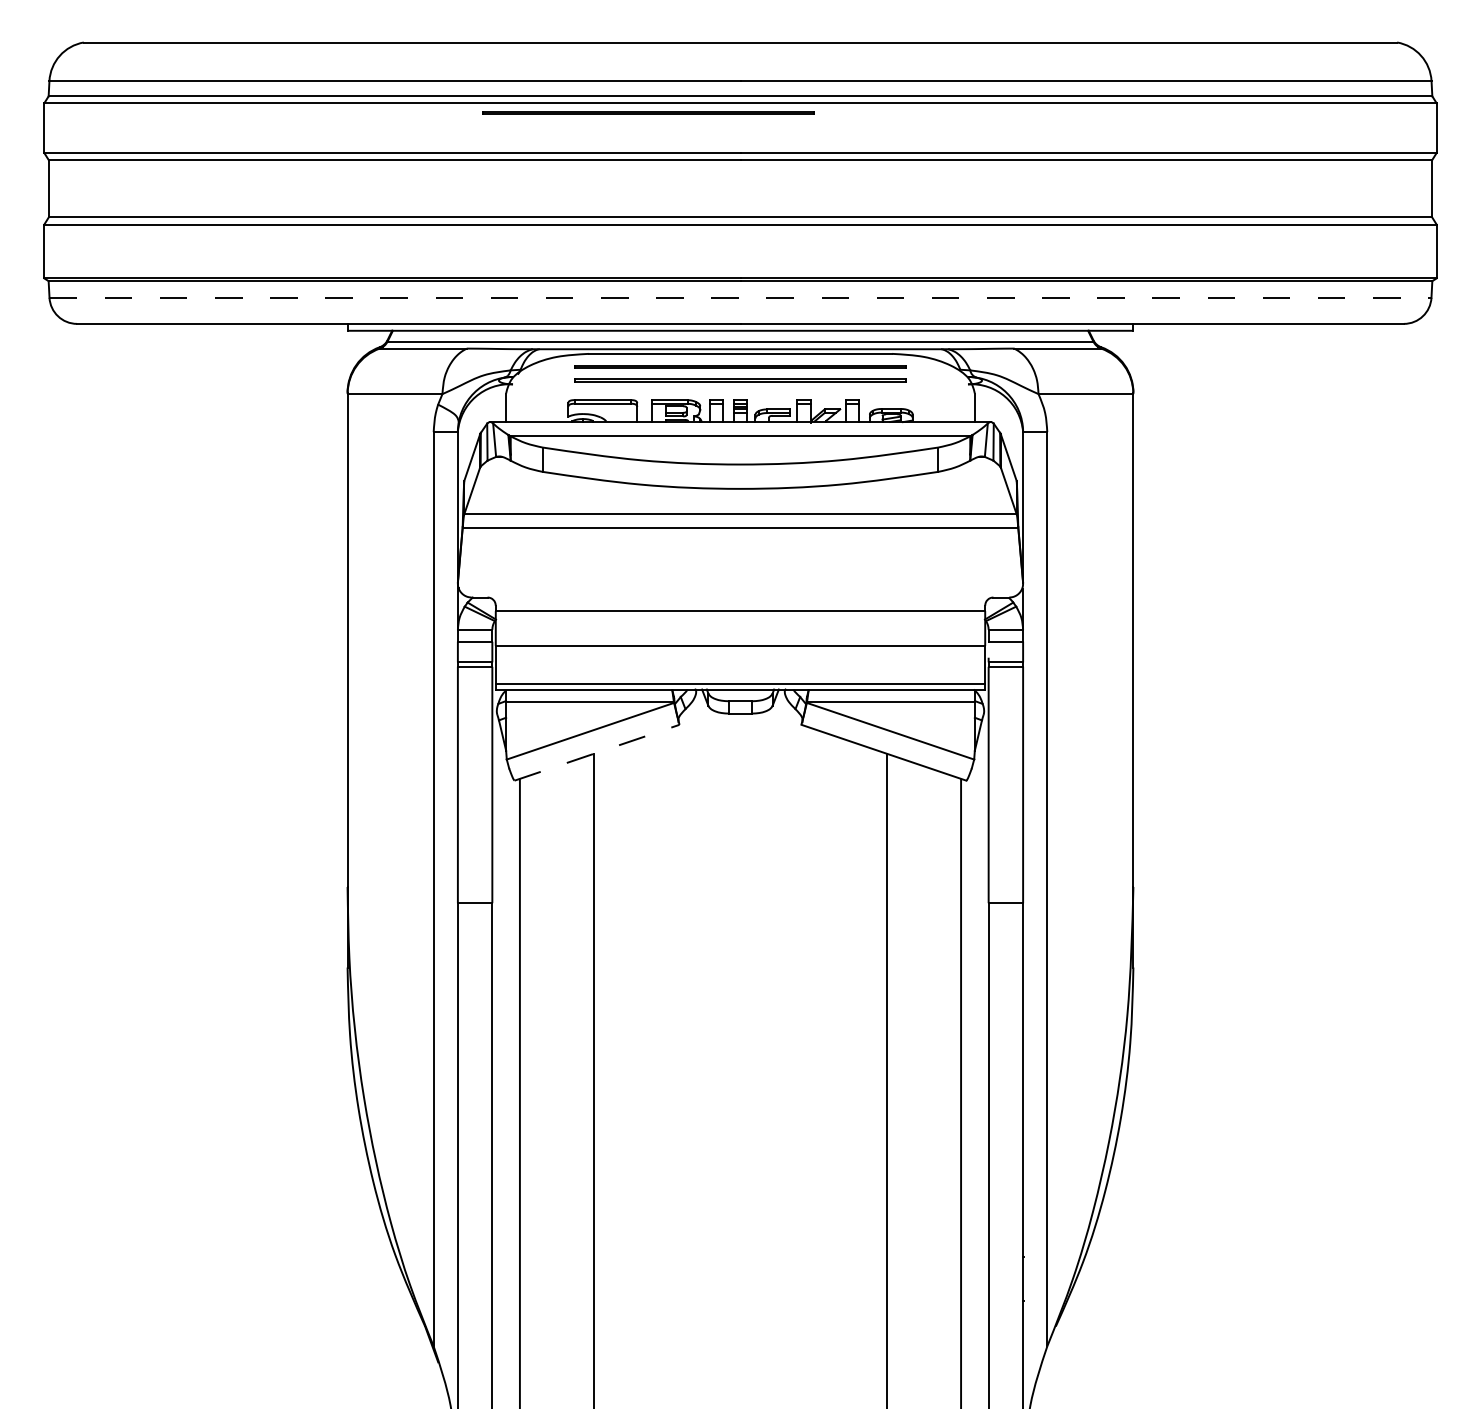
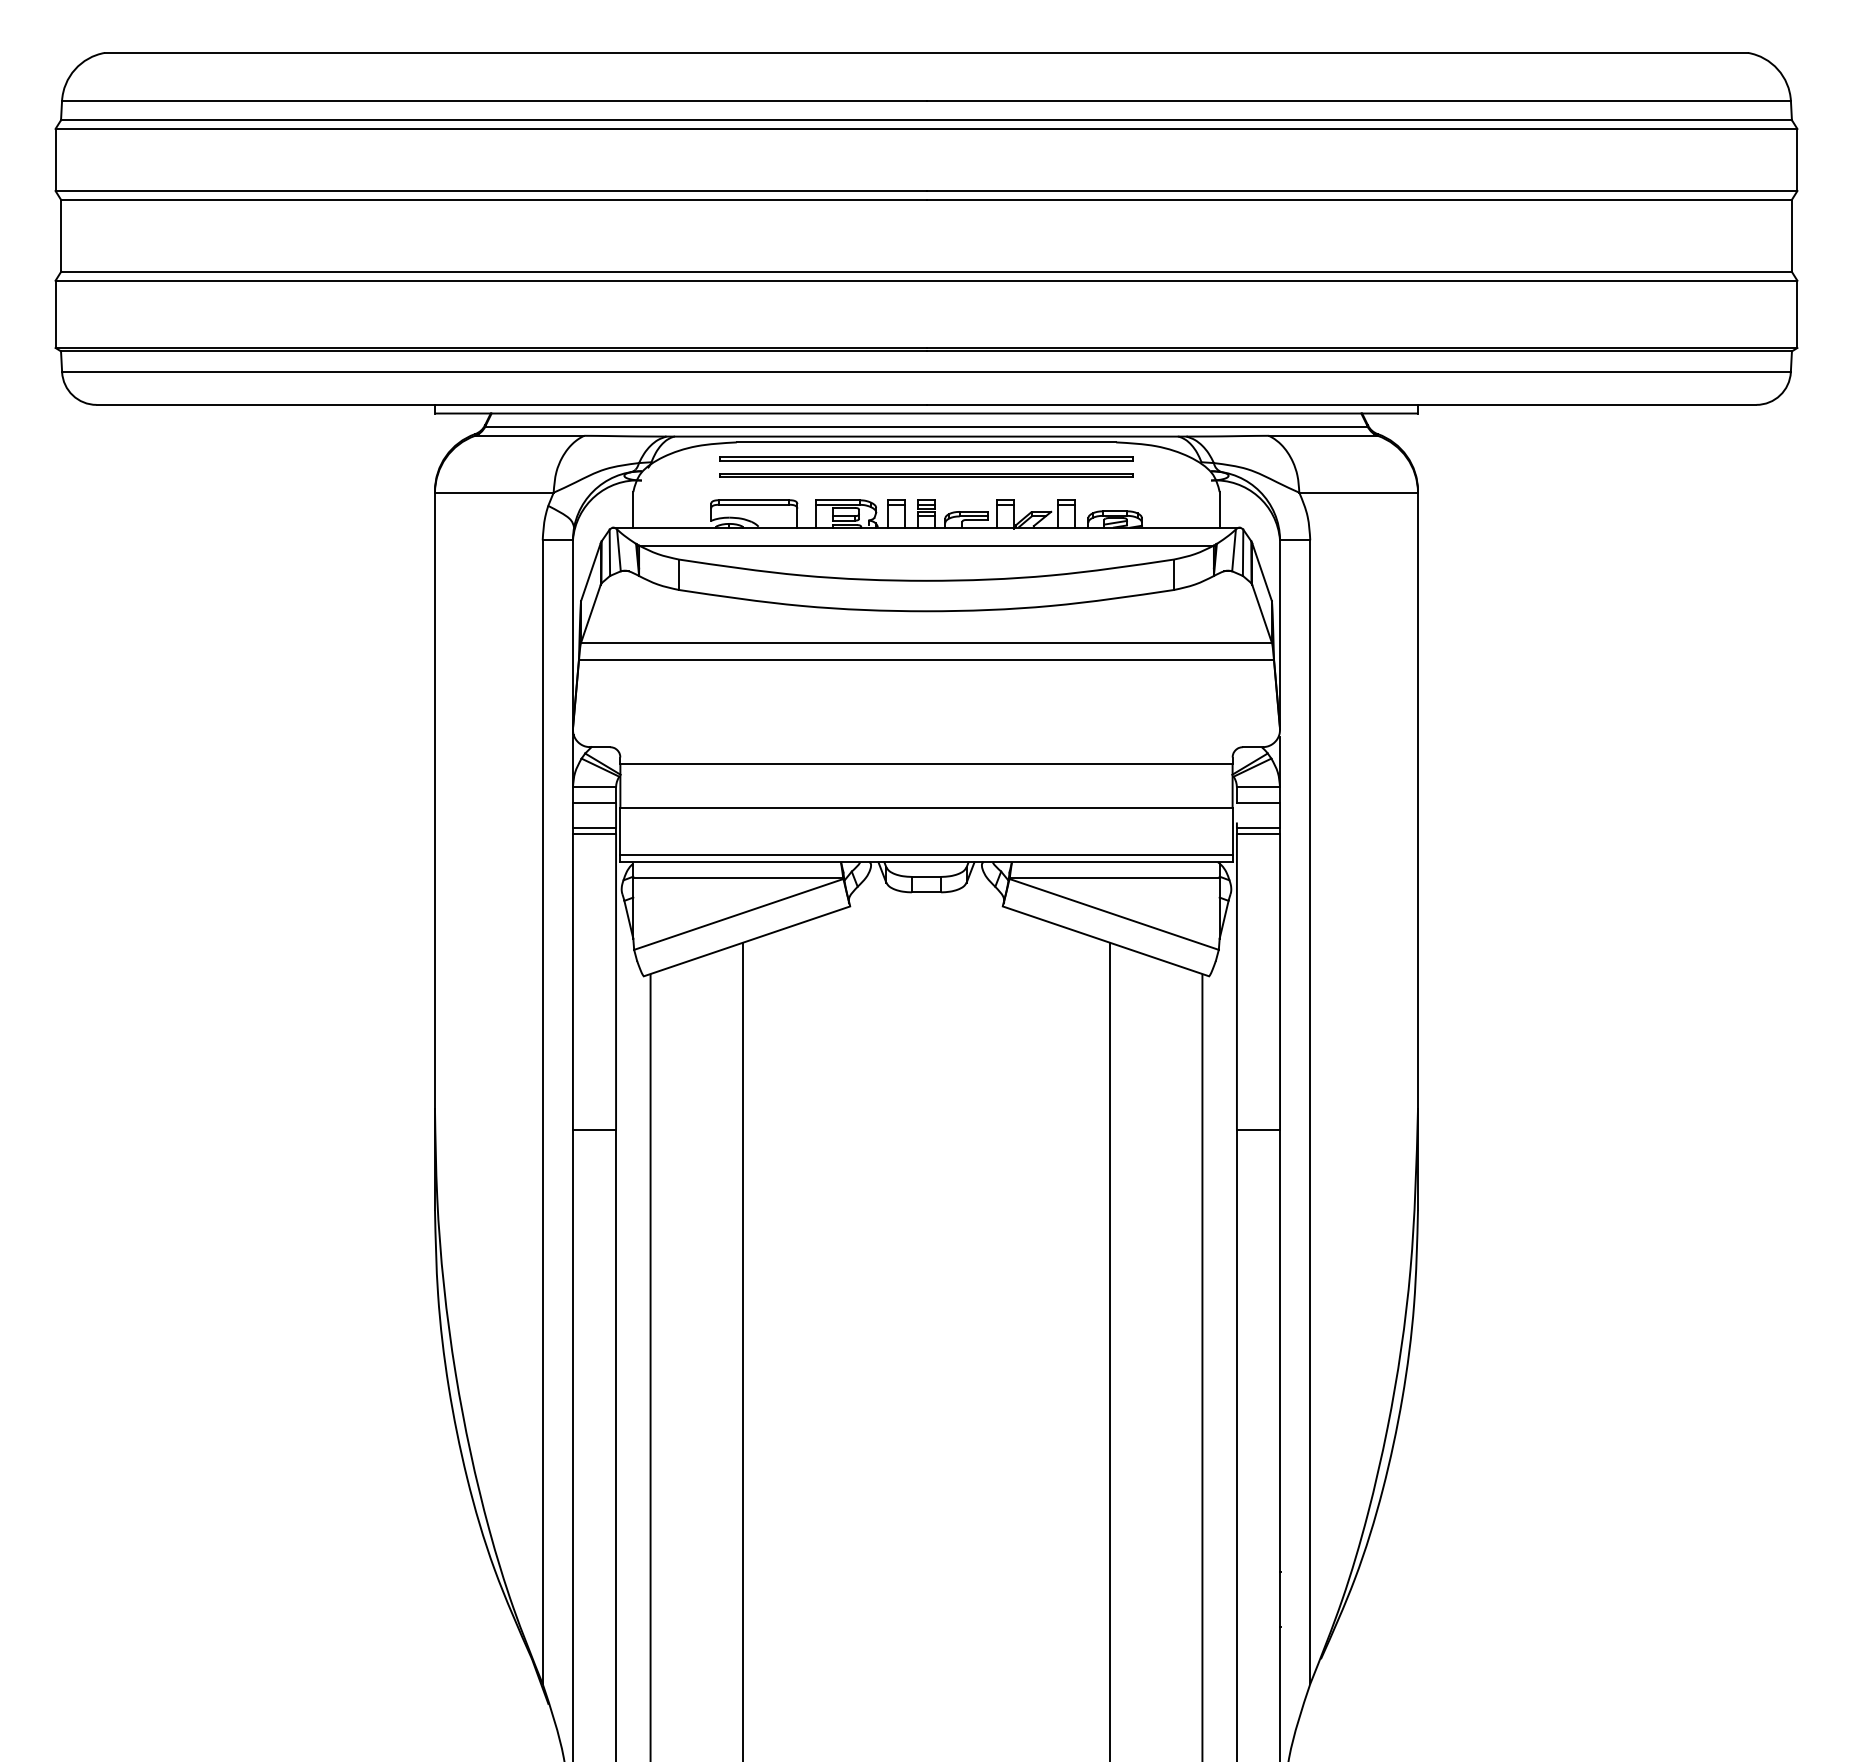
part: (648, 112) -> (811, 140), removed
line: (740, 298) -> (926, 372), dashed -> solid
line: (597, 752) -> (747, 941), dashed -> solid

